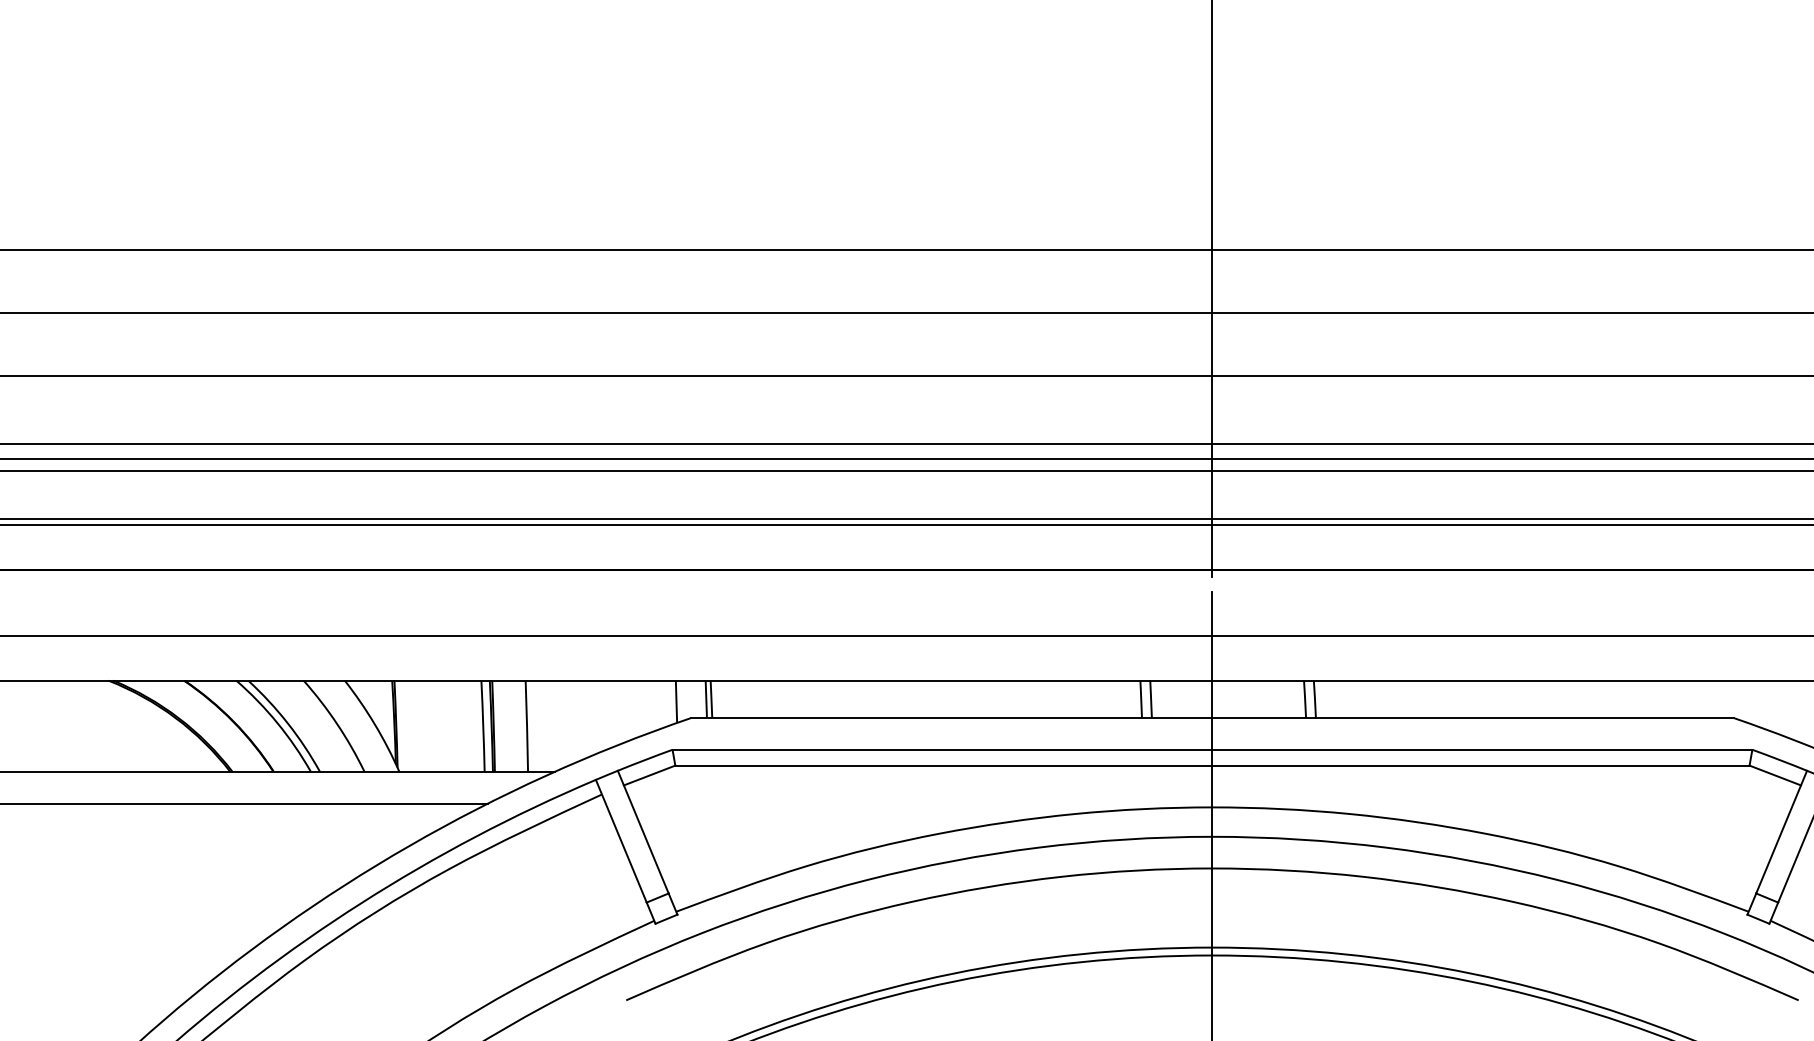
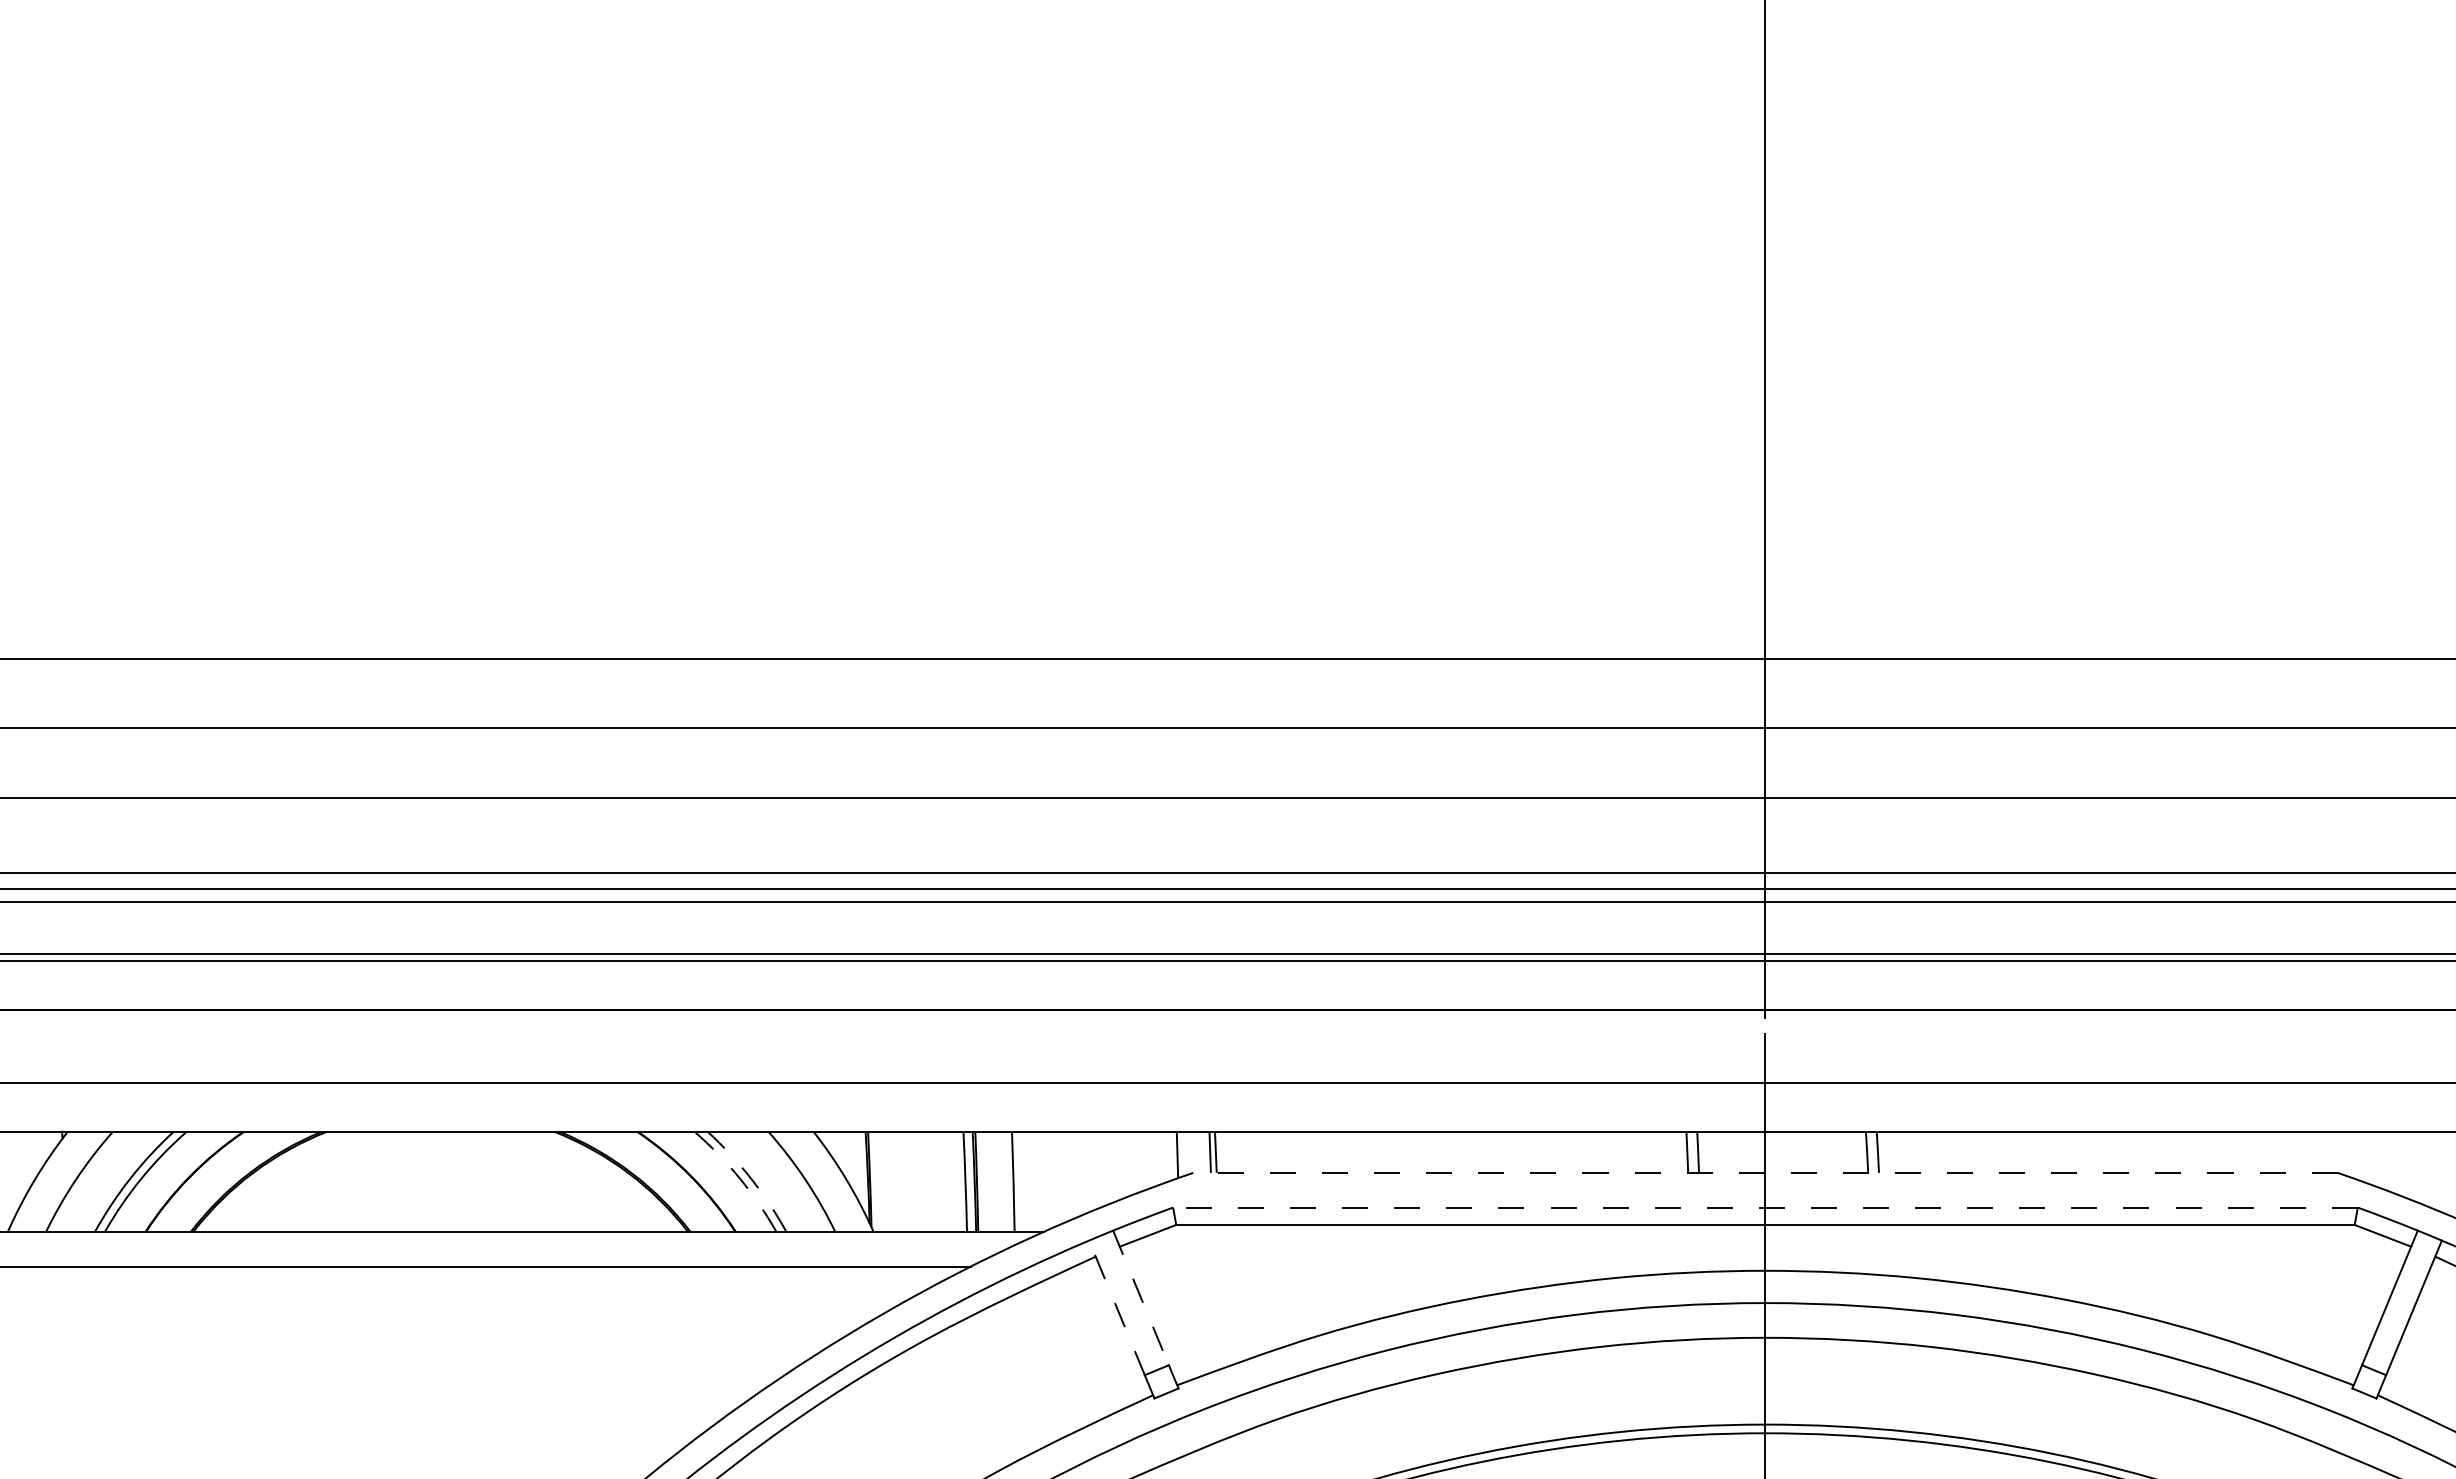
line: (1211, 717) -> (1764, 1172), solid -> dashed
arc: (277, 723) -> (739, 1178), solid -> dashed
arc: (288, 723) -> (751, 1178), solid -> dashed
line: (1211, 749) -> (1764, 1207), solid -> dashed
line: (643, 831) -> (1141, 1297), solid -> dashed
line: (620, 840) -> (1116, 1307), solid -> dashed

